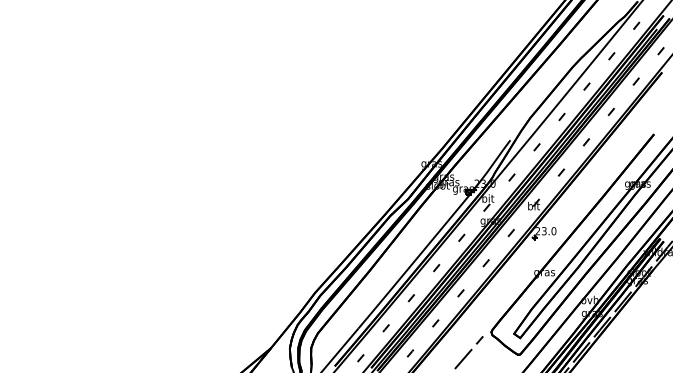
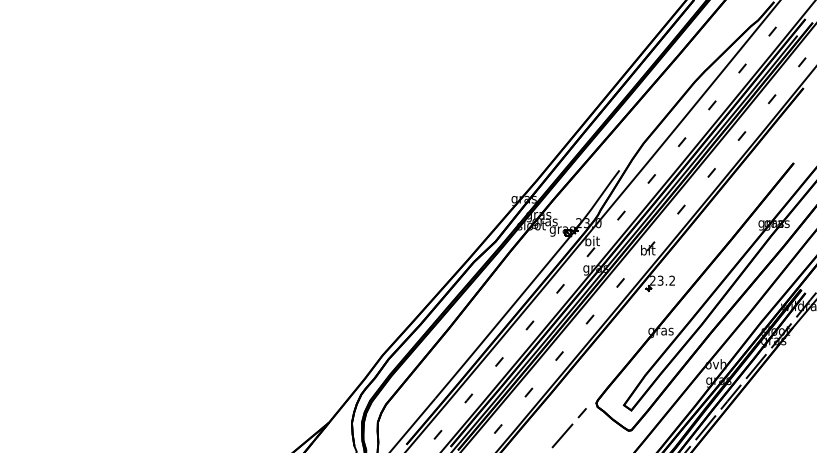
text: (554, 231) -> (672, 280), 23.0 -> 23.2

